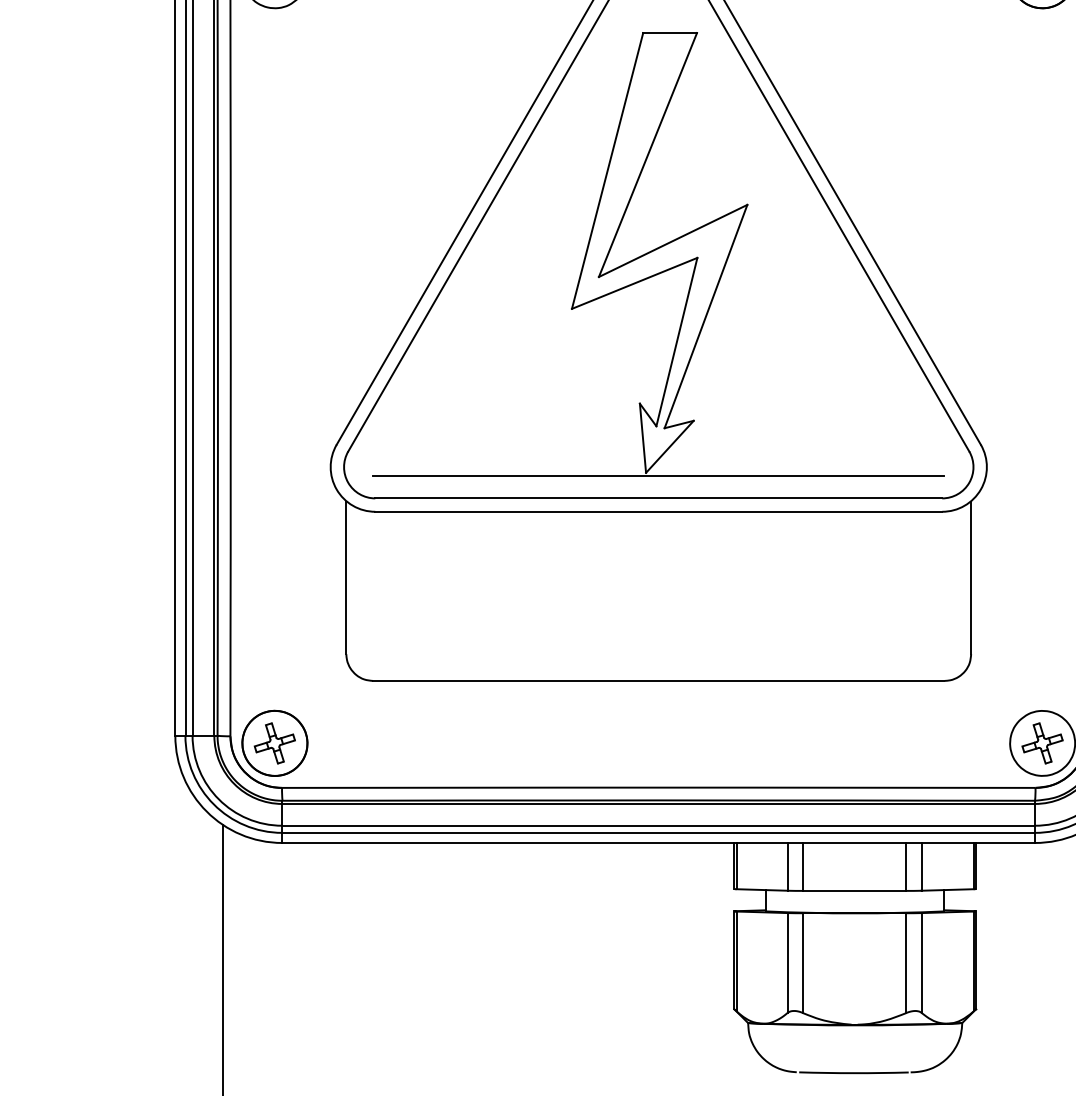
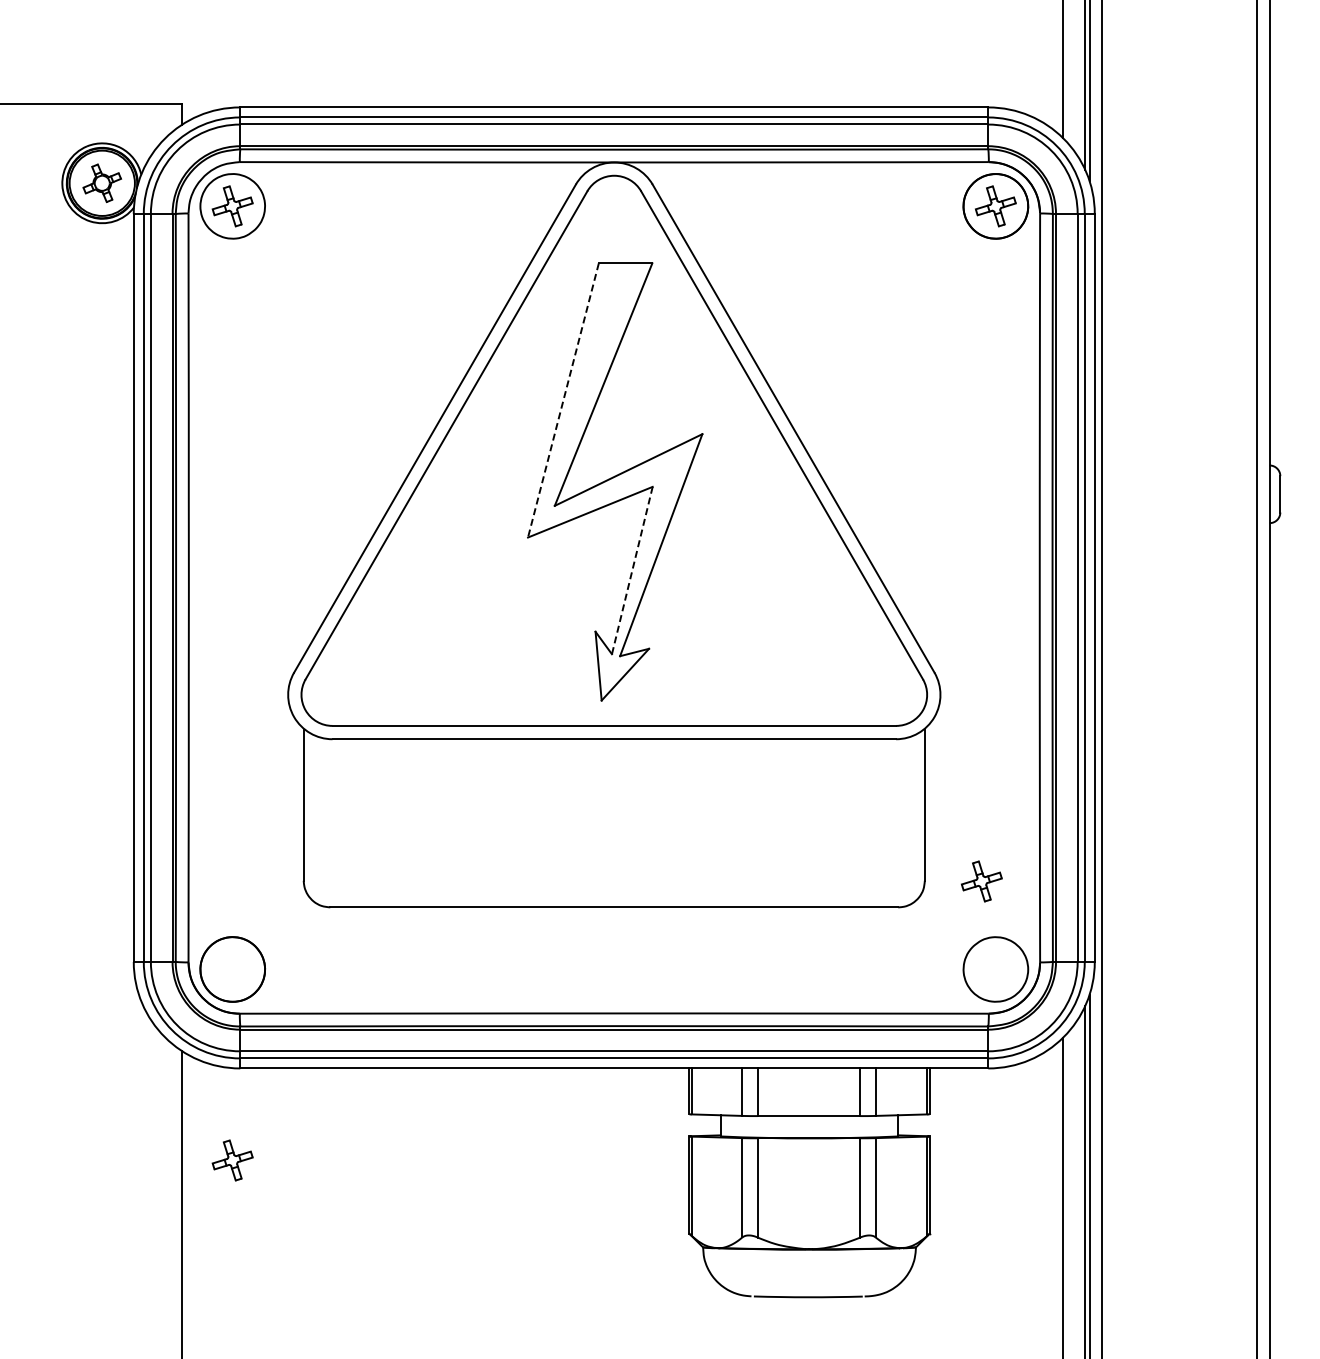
line: (607, 171) -> (563, 400), solid -> dashed
line: (677, 343) -> (632, 571), solid -> dashed
line: (658, 475) -> (614, 703), removed
part: (274, 743) -> (232, 1160), moved
part: (1042, 743) -> (981, 881), moved

